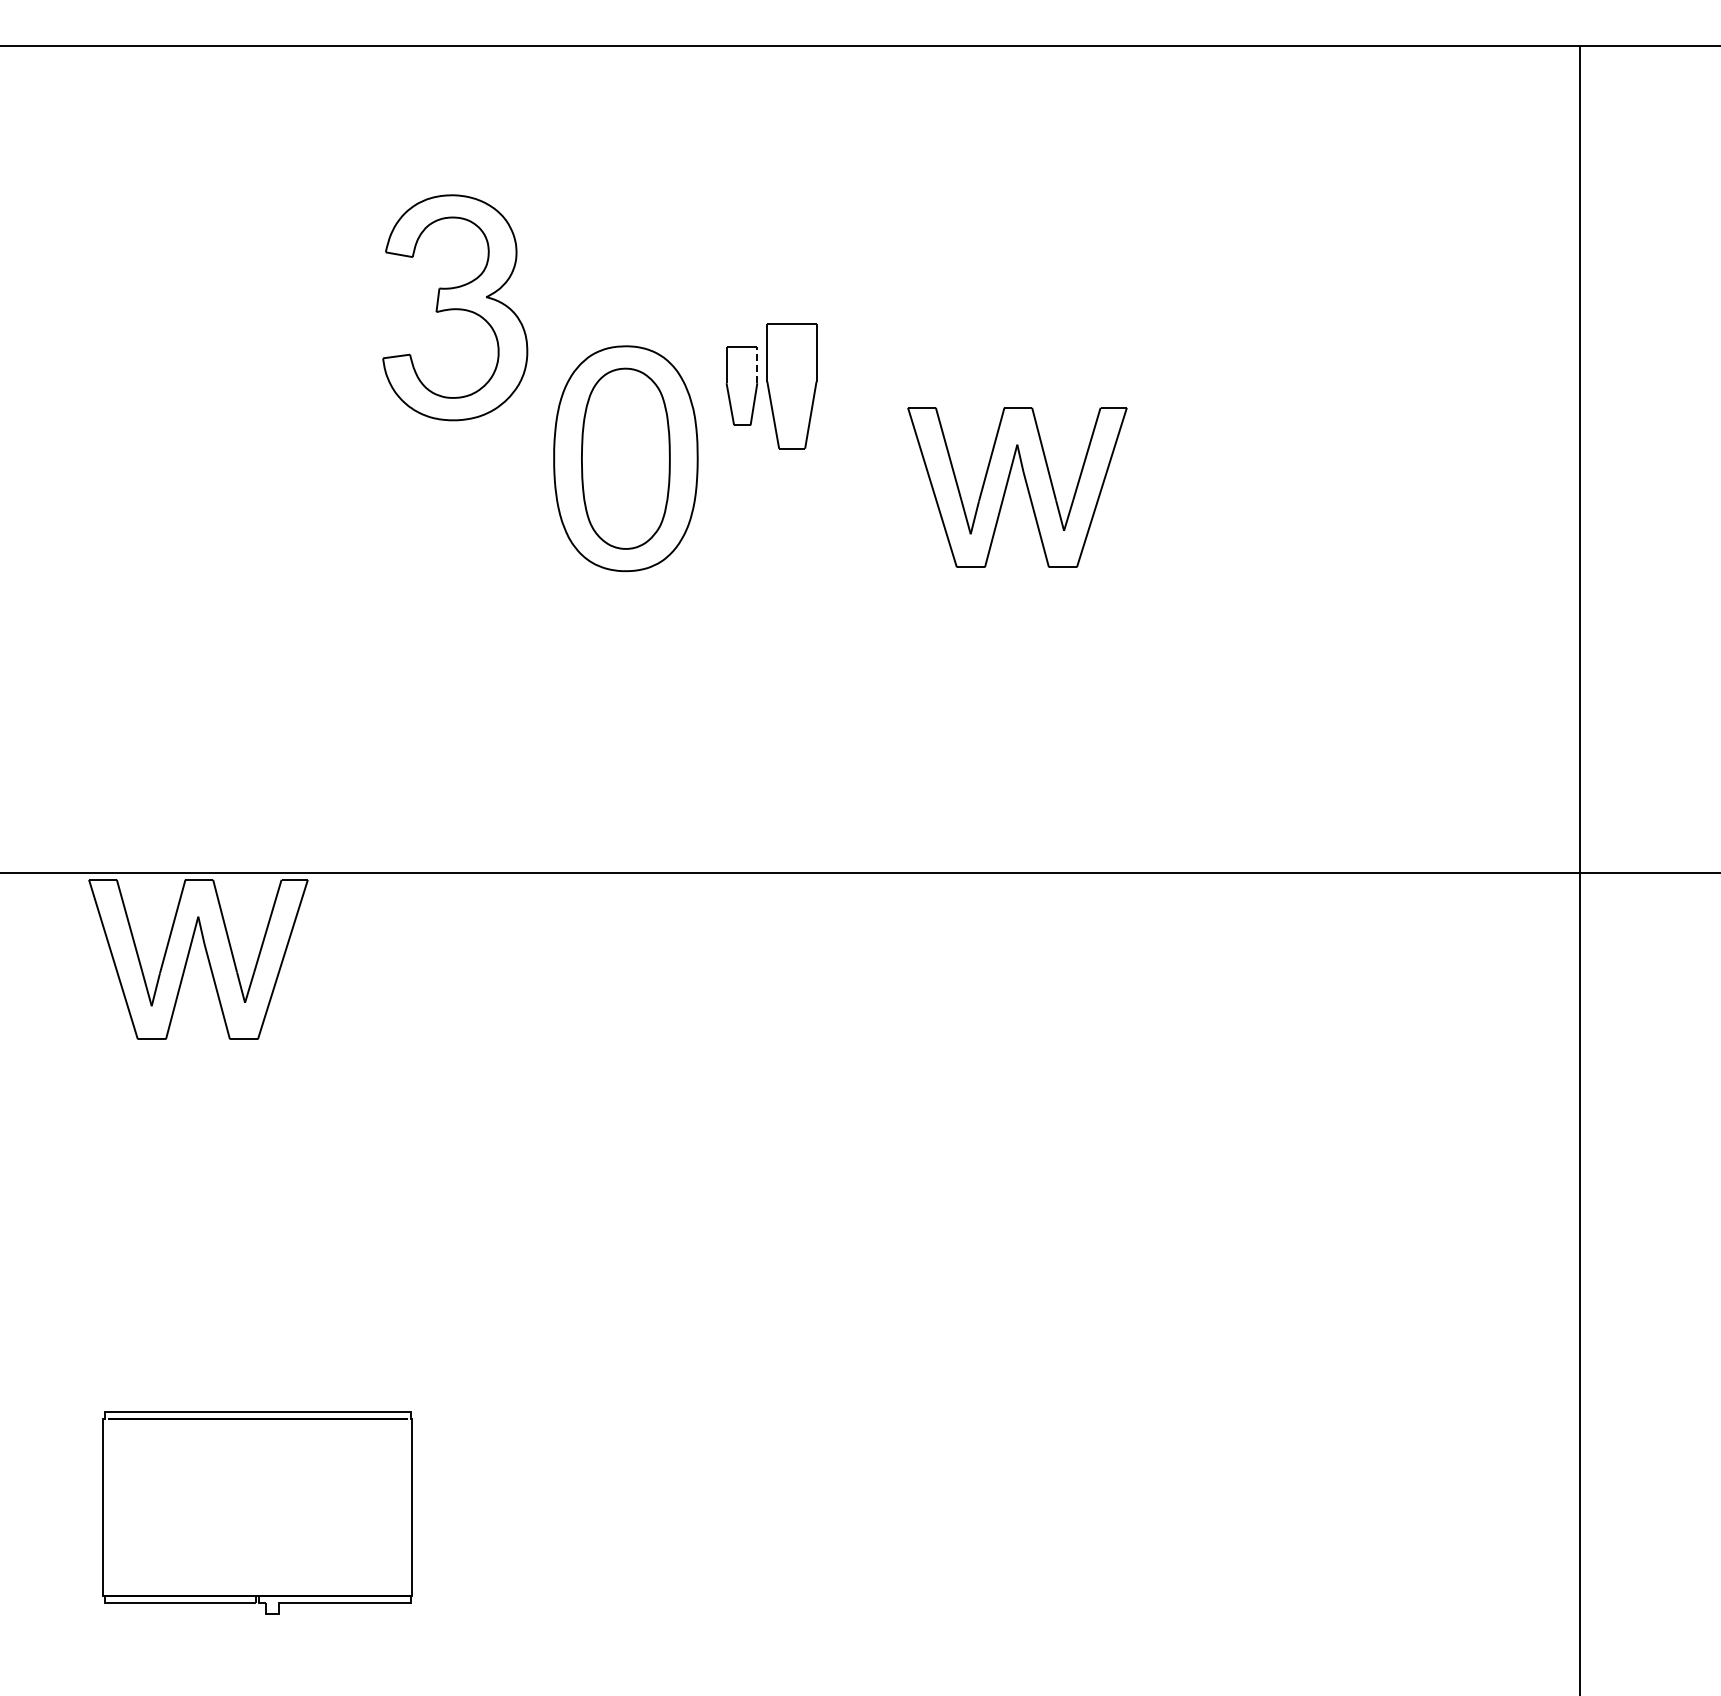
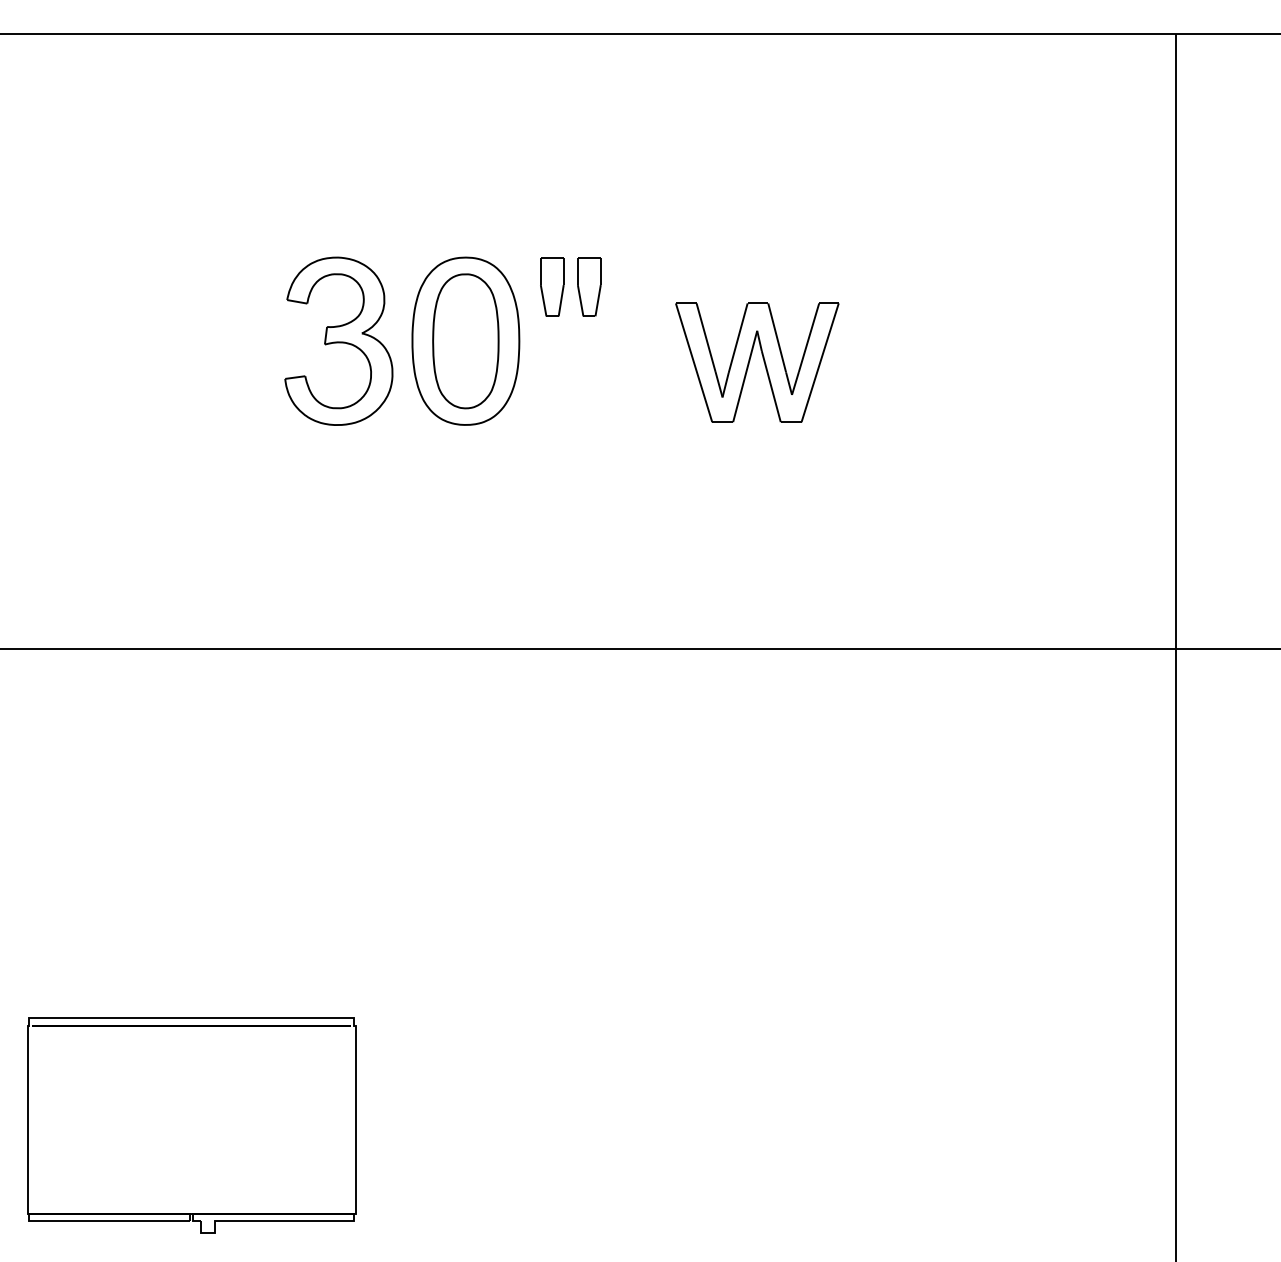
part: (455, 307) -> (339, 341), moved
line: (757, 365) -> (563, 271), dashed -> solid
part: (791, 385) -> (589, 286), size x0.62
part: (206, 956) -> (153, 711), removed
part: (257, 1512) -> (191, 1125), size x1.43

